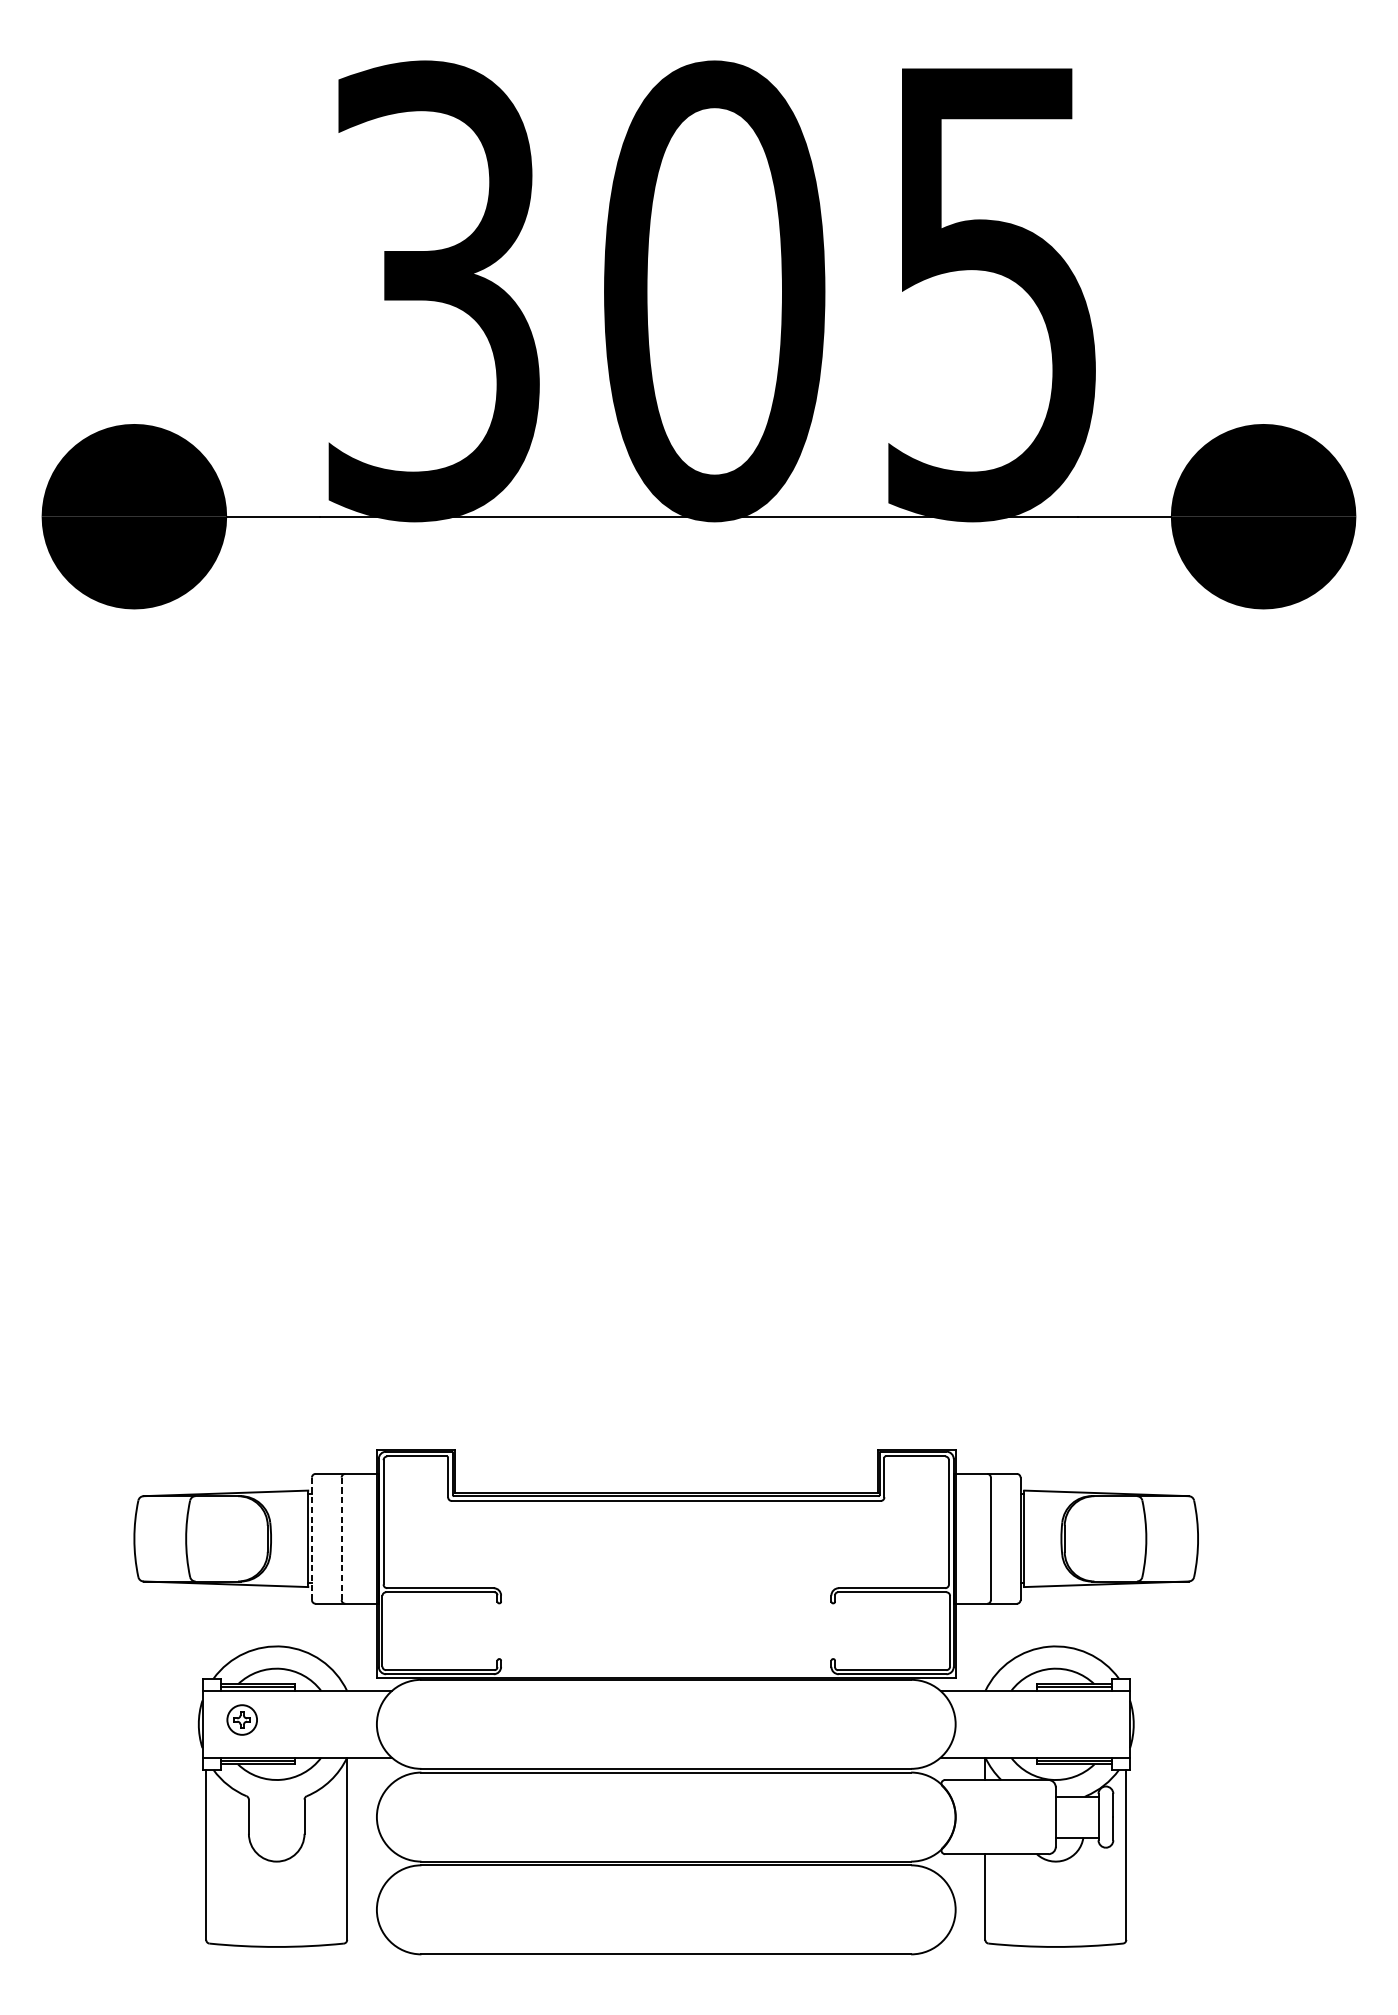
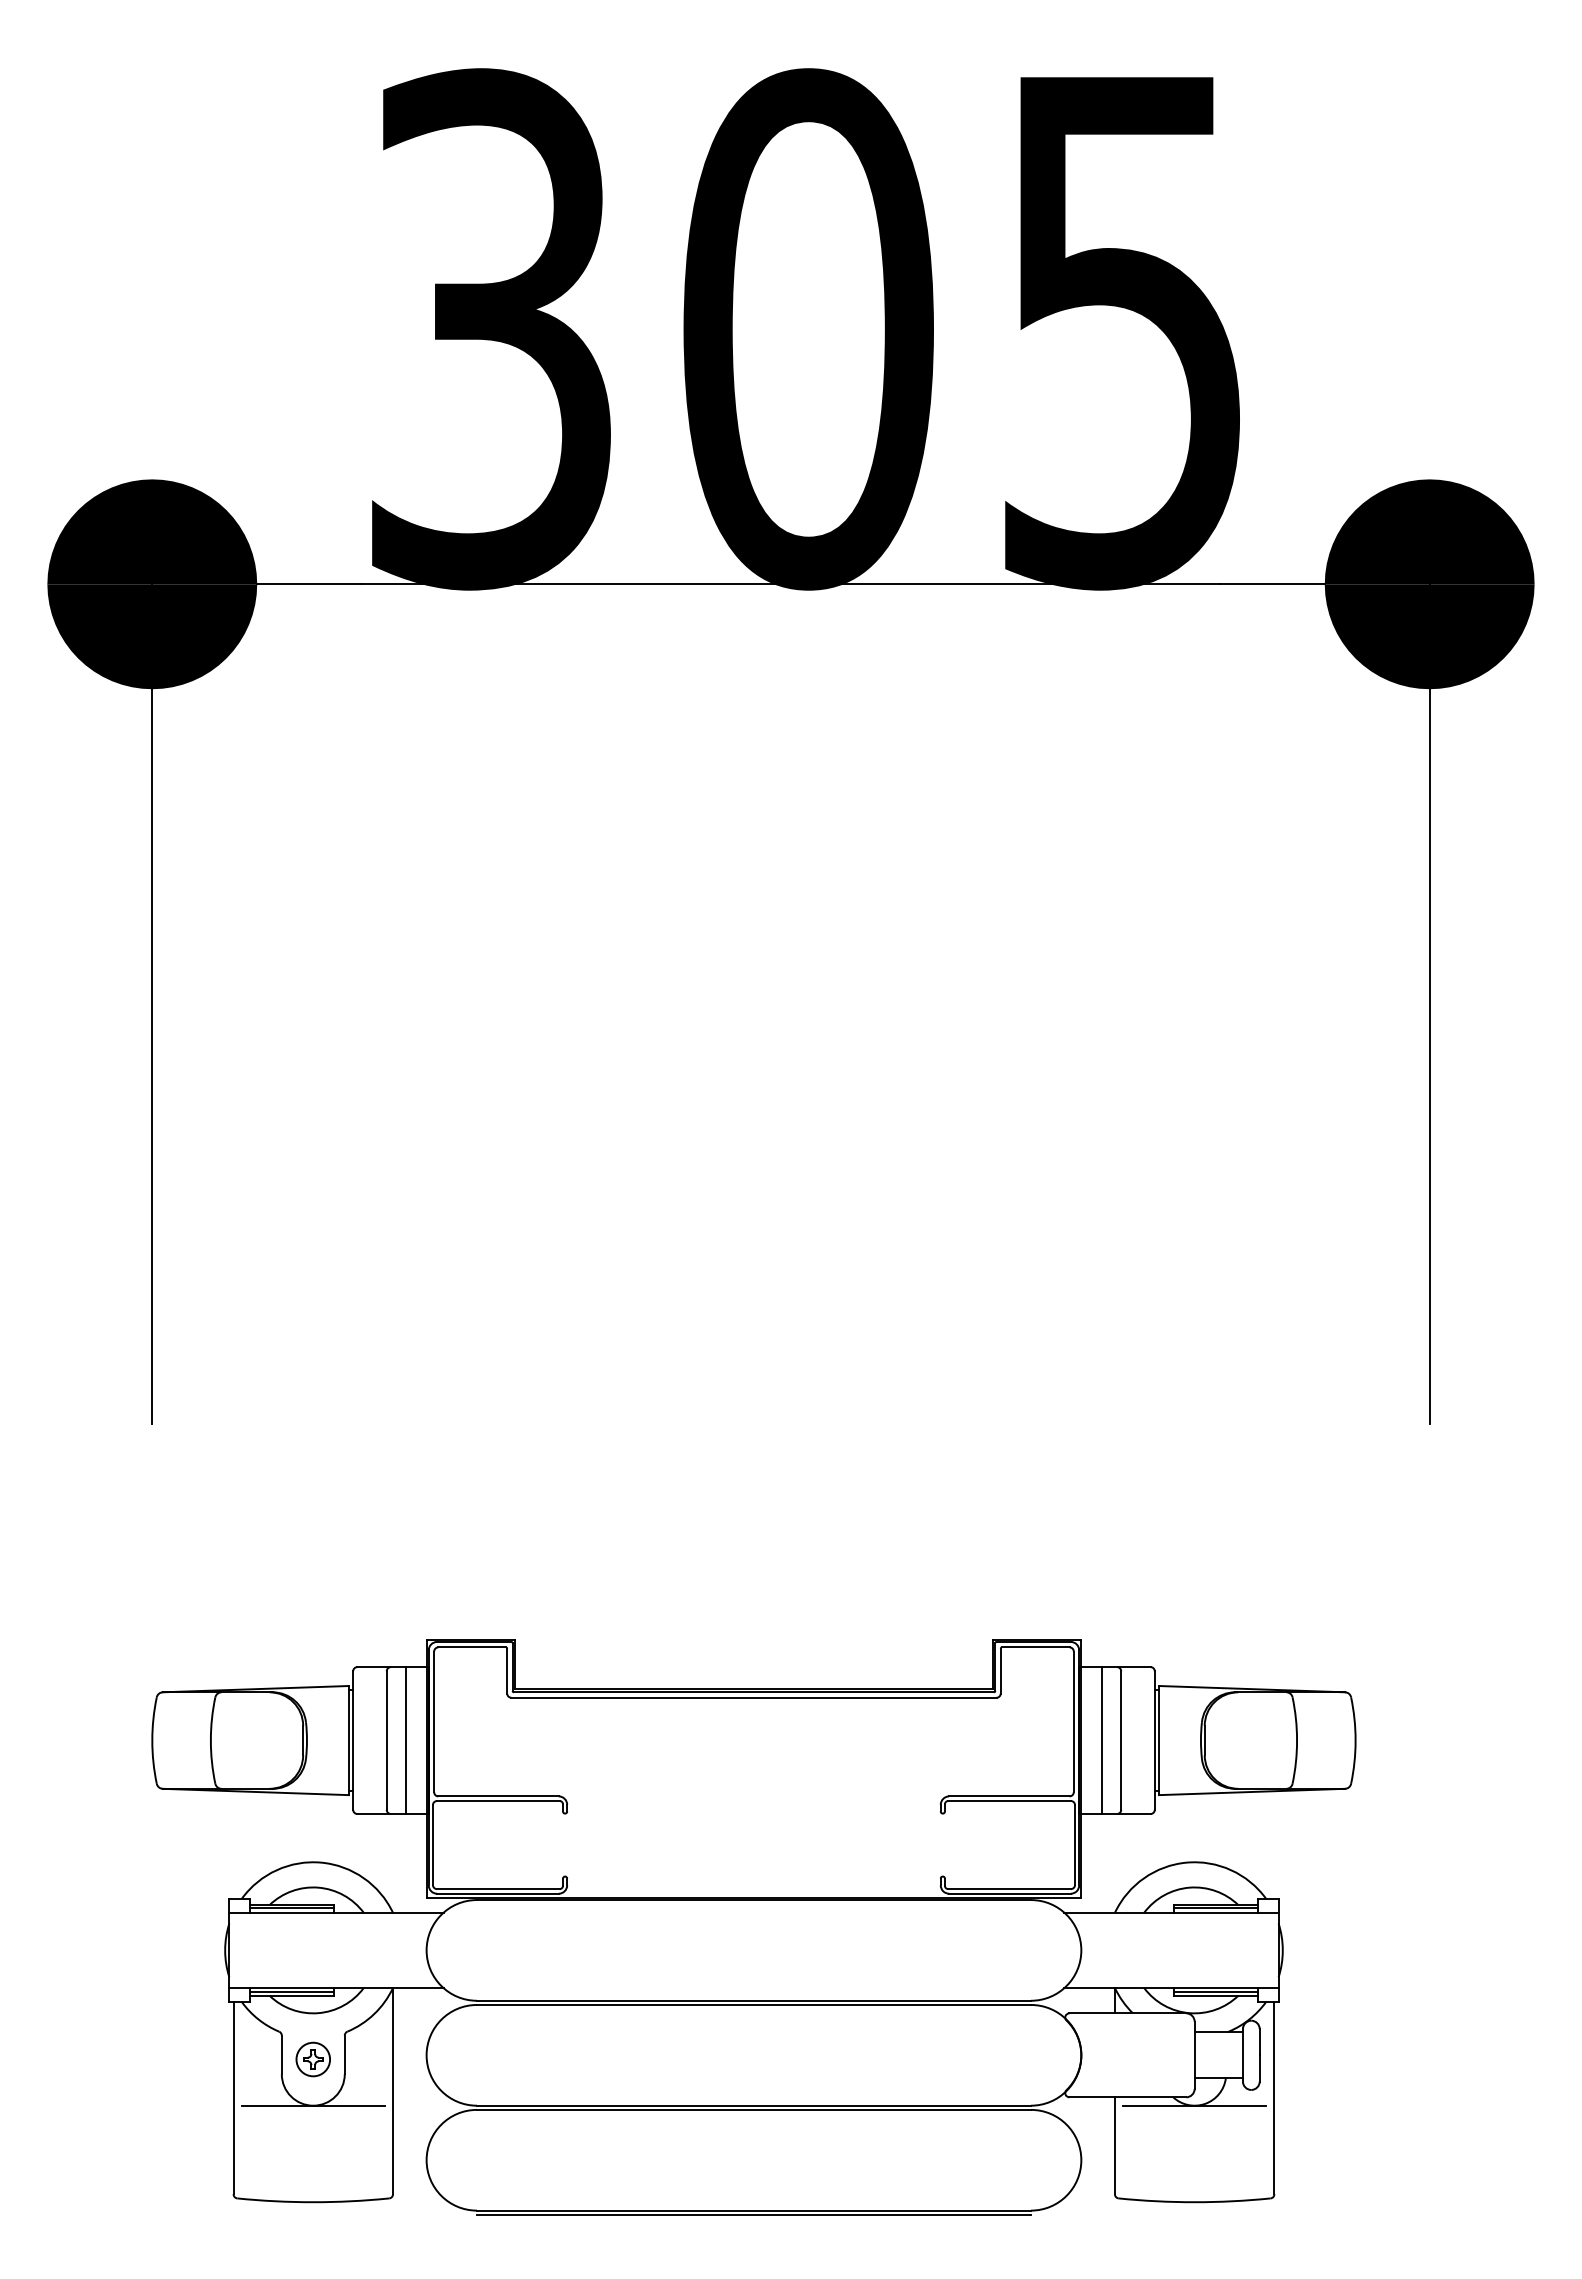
line: (134, 885) -> (152, 1001), added
line: (1263, 885) -> (1429, 1001), added
line: (358, 1538) -> (405, 1740), added
line: (974, 1538) -> (1102, 1740), added
line: (312, 1539) -> (353, 1741), dashed -> solid
line: (341, 1539) -> (386, 1741), dashed -> solid
part: (241, 1720) -> (312, 2059), moved
line: (276, 1861) -> (312, 2105), added
line: (1055, 1861) -> (1194, 2105), added
line: (665, 1957) -> (753, 2214), added

